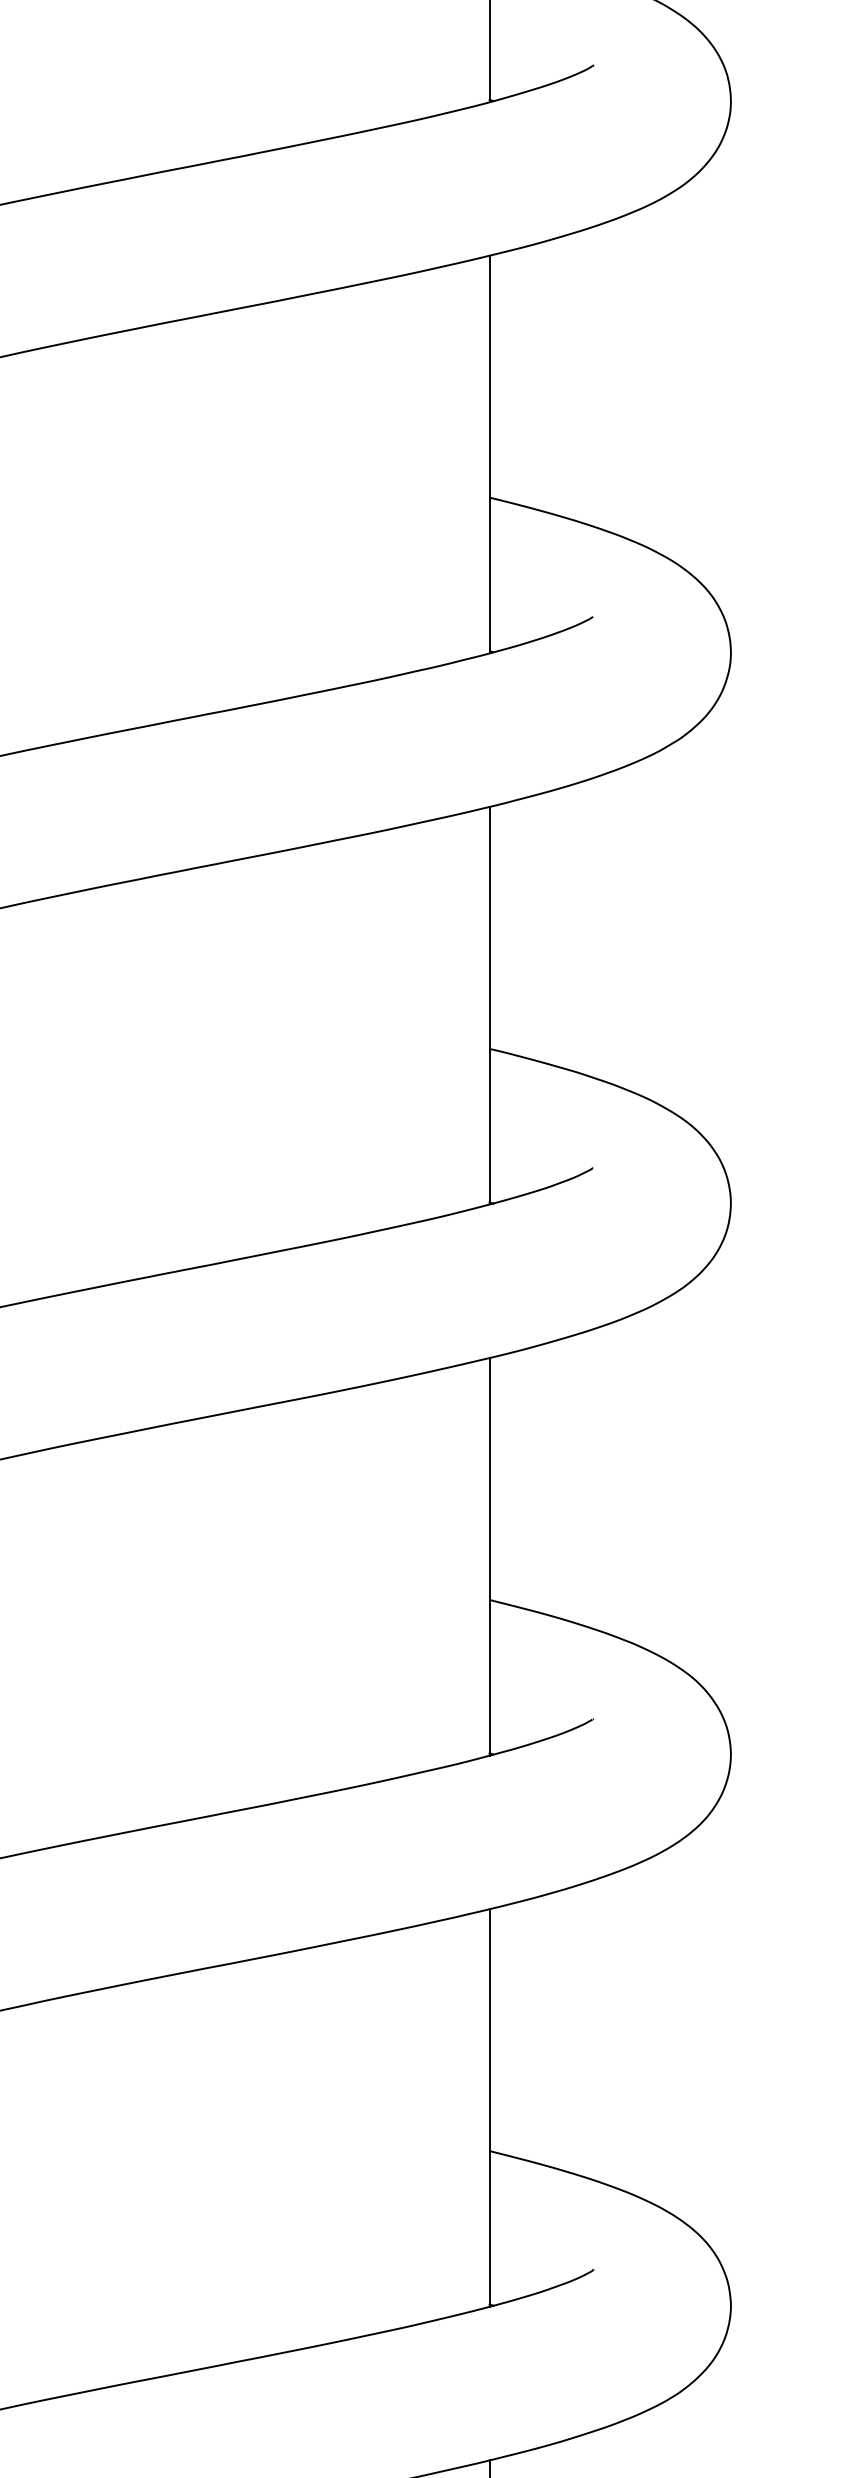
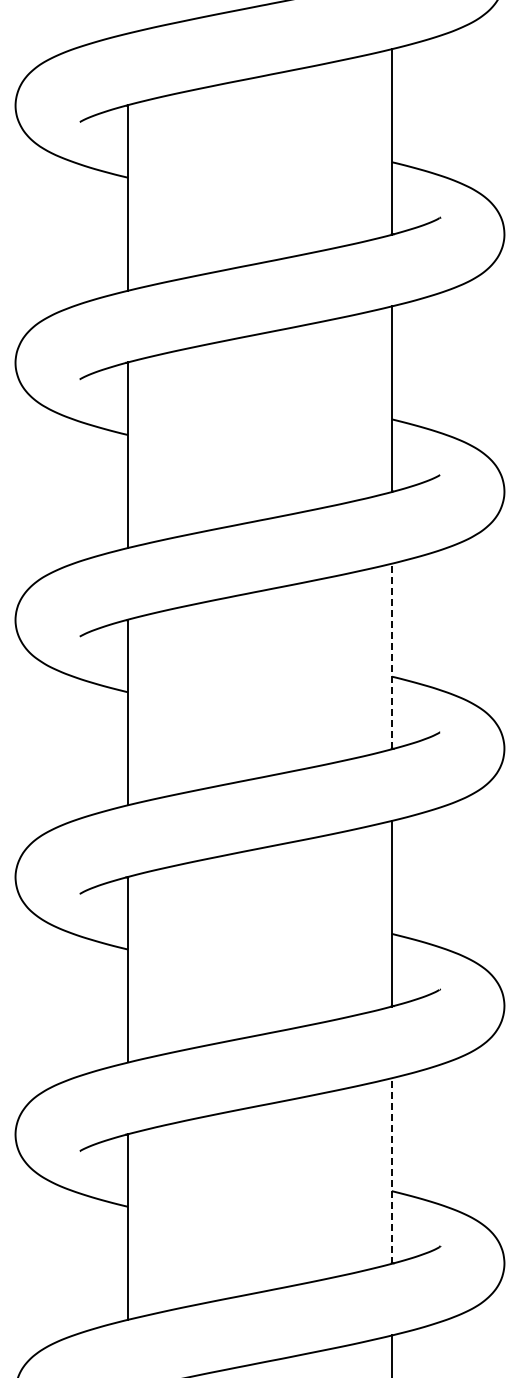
line: (488, 1005) -> (391, 656), solid -> dashed
line: (488, 2106) -> (391, 1170), solid -> dashed

